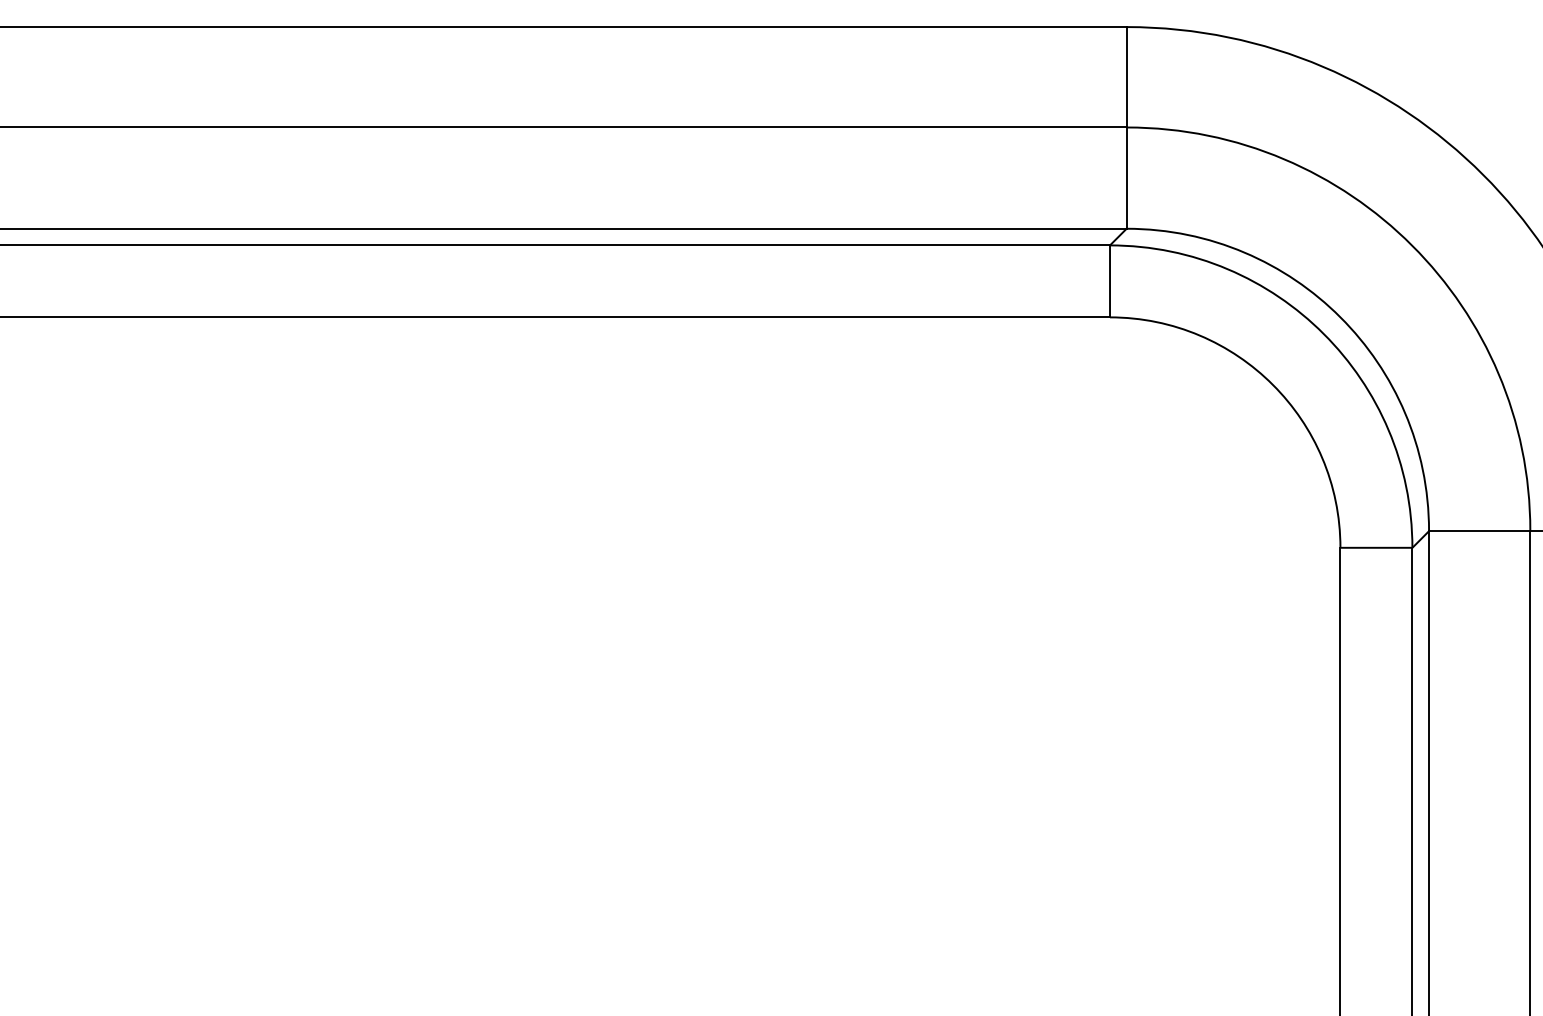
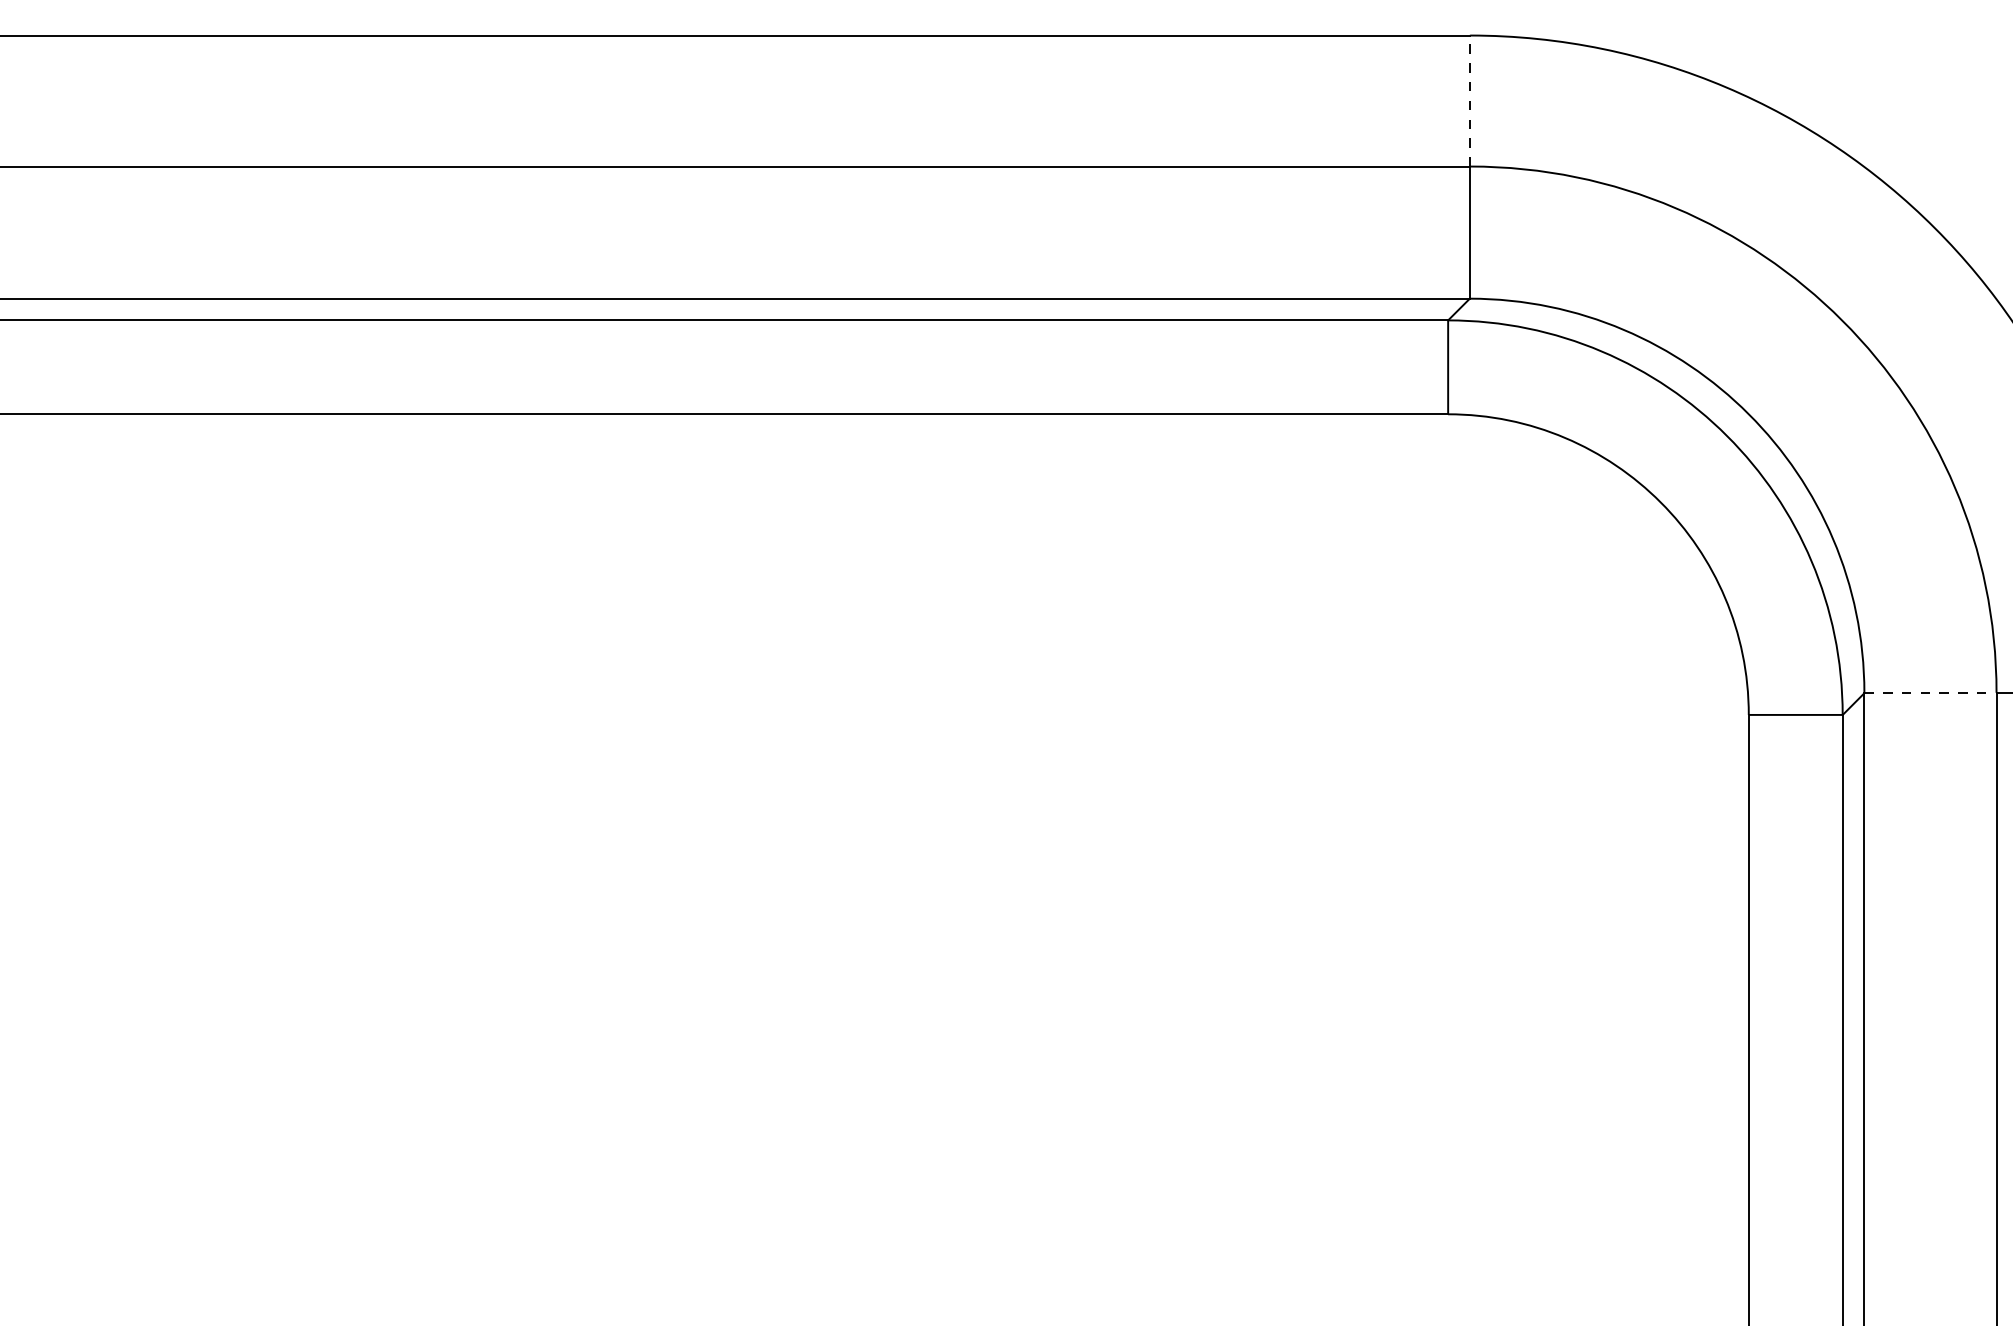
line: (1127, 76) -> (1470, 100), solid -> dashed
line: (1479, 530) -> (1930, 692), solid -> dashed

